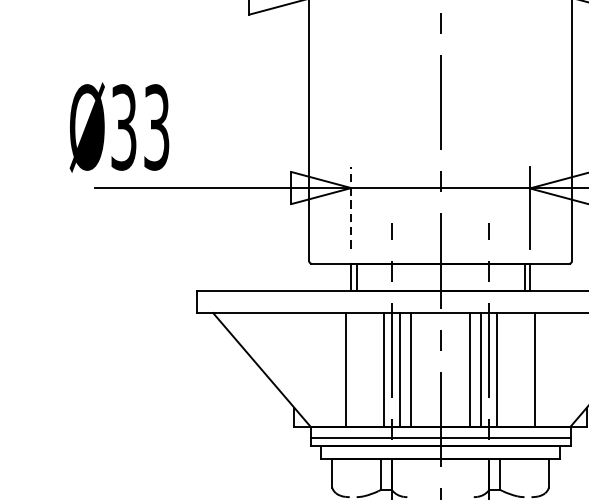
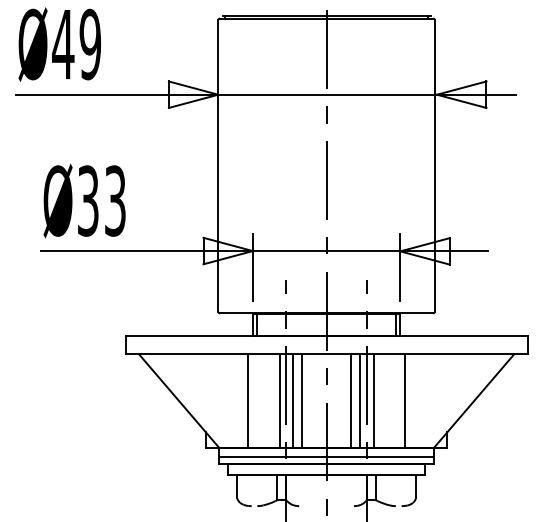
text: (119, 126) -> (84, 200), moved
line: (350, 207) -> (252, 267), dashed -> solid

